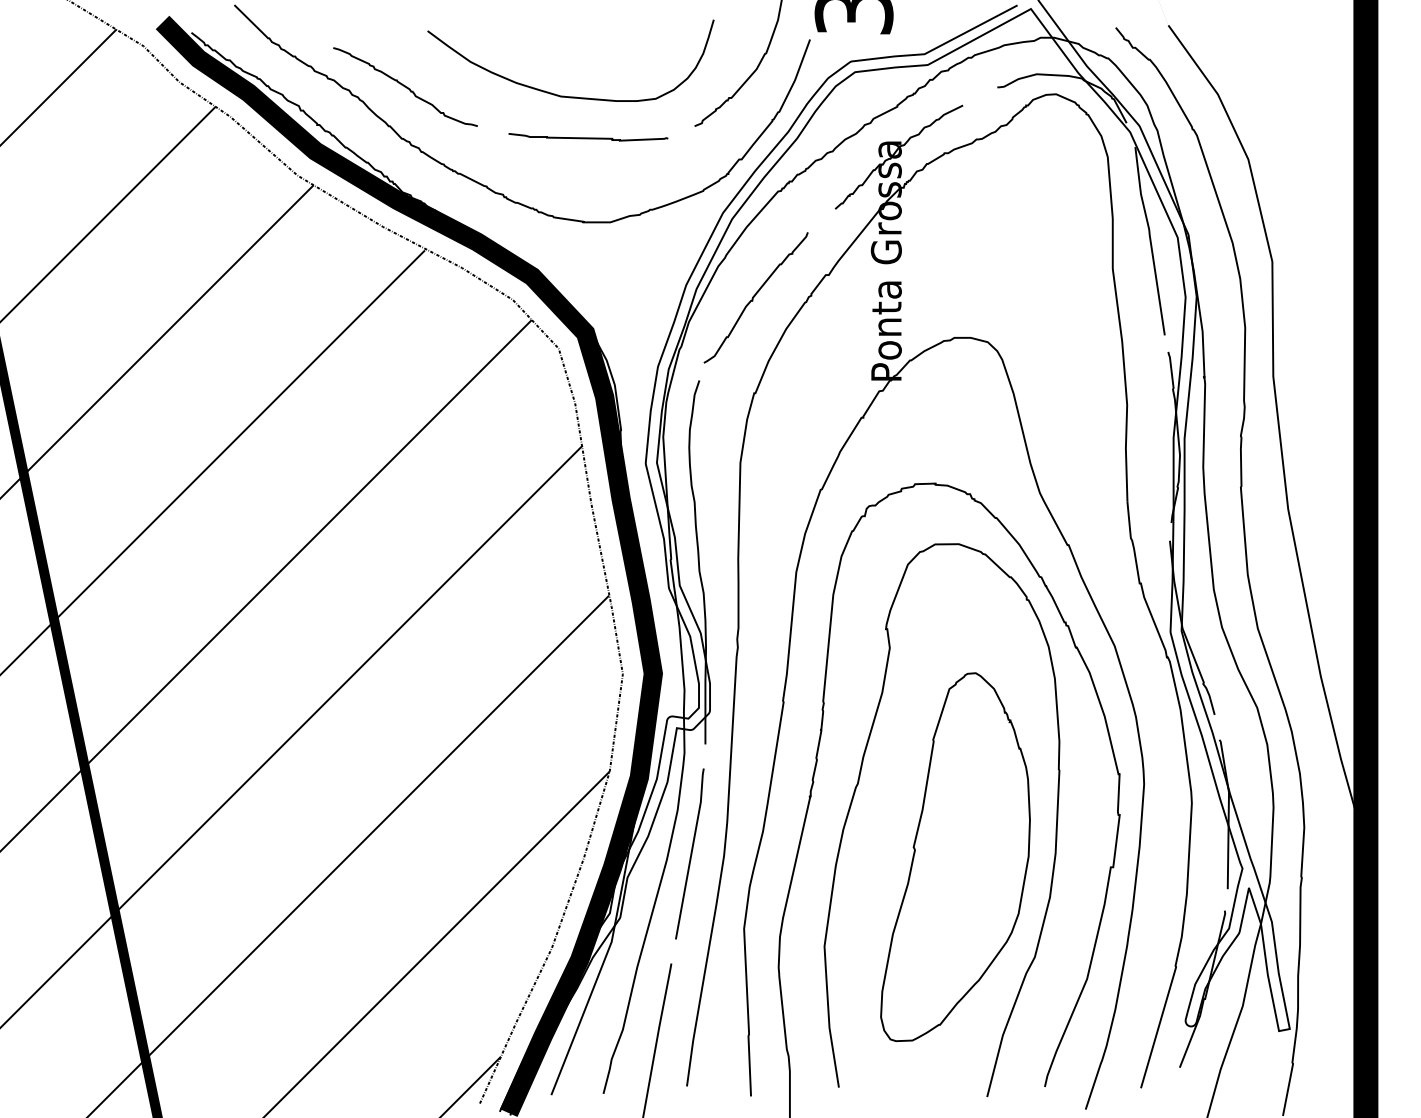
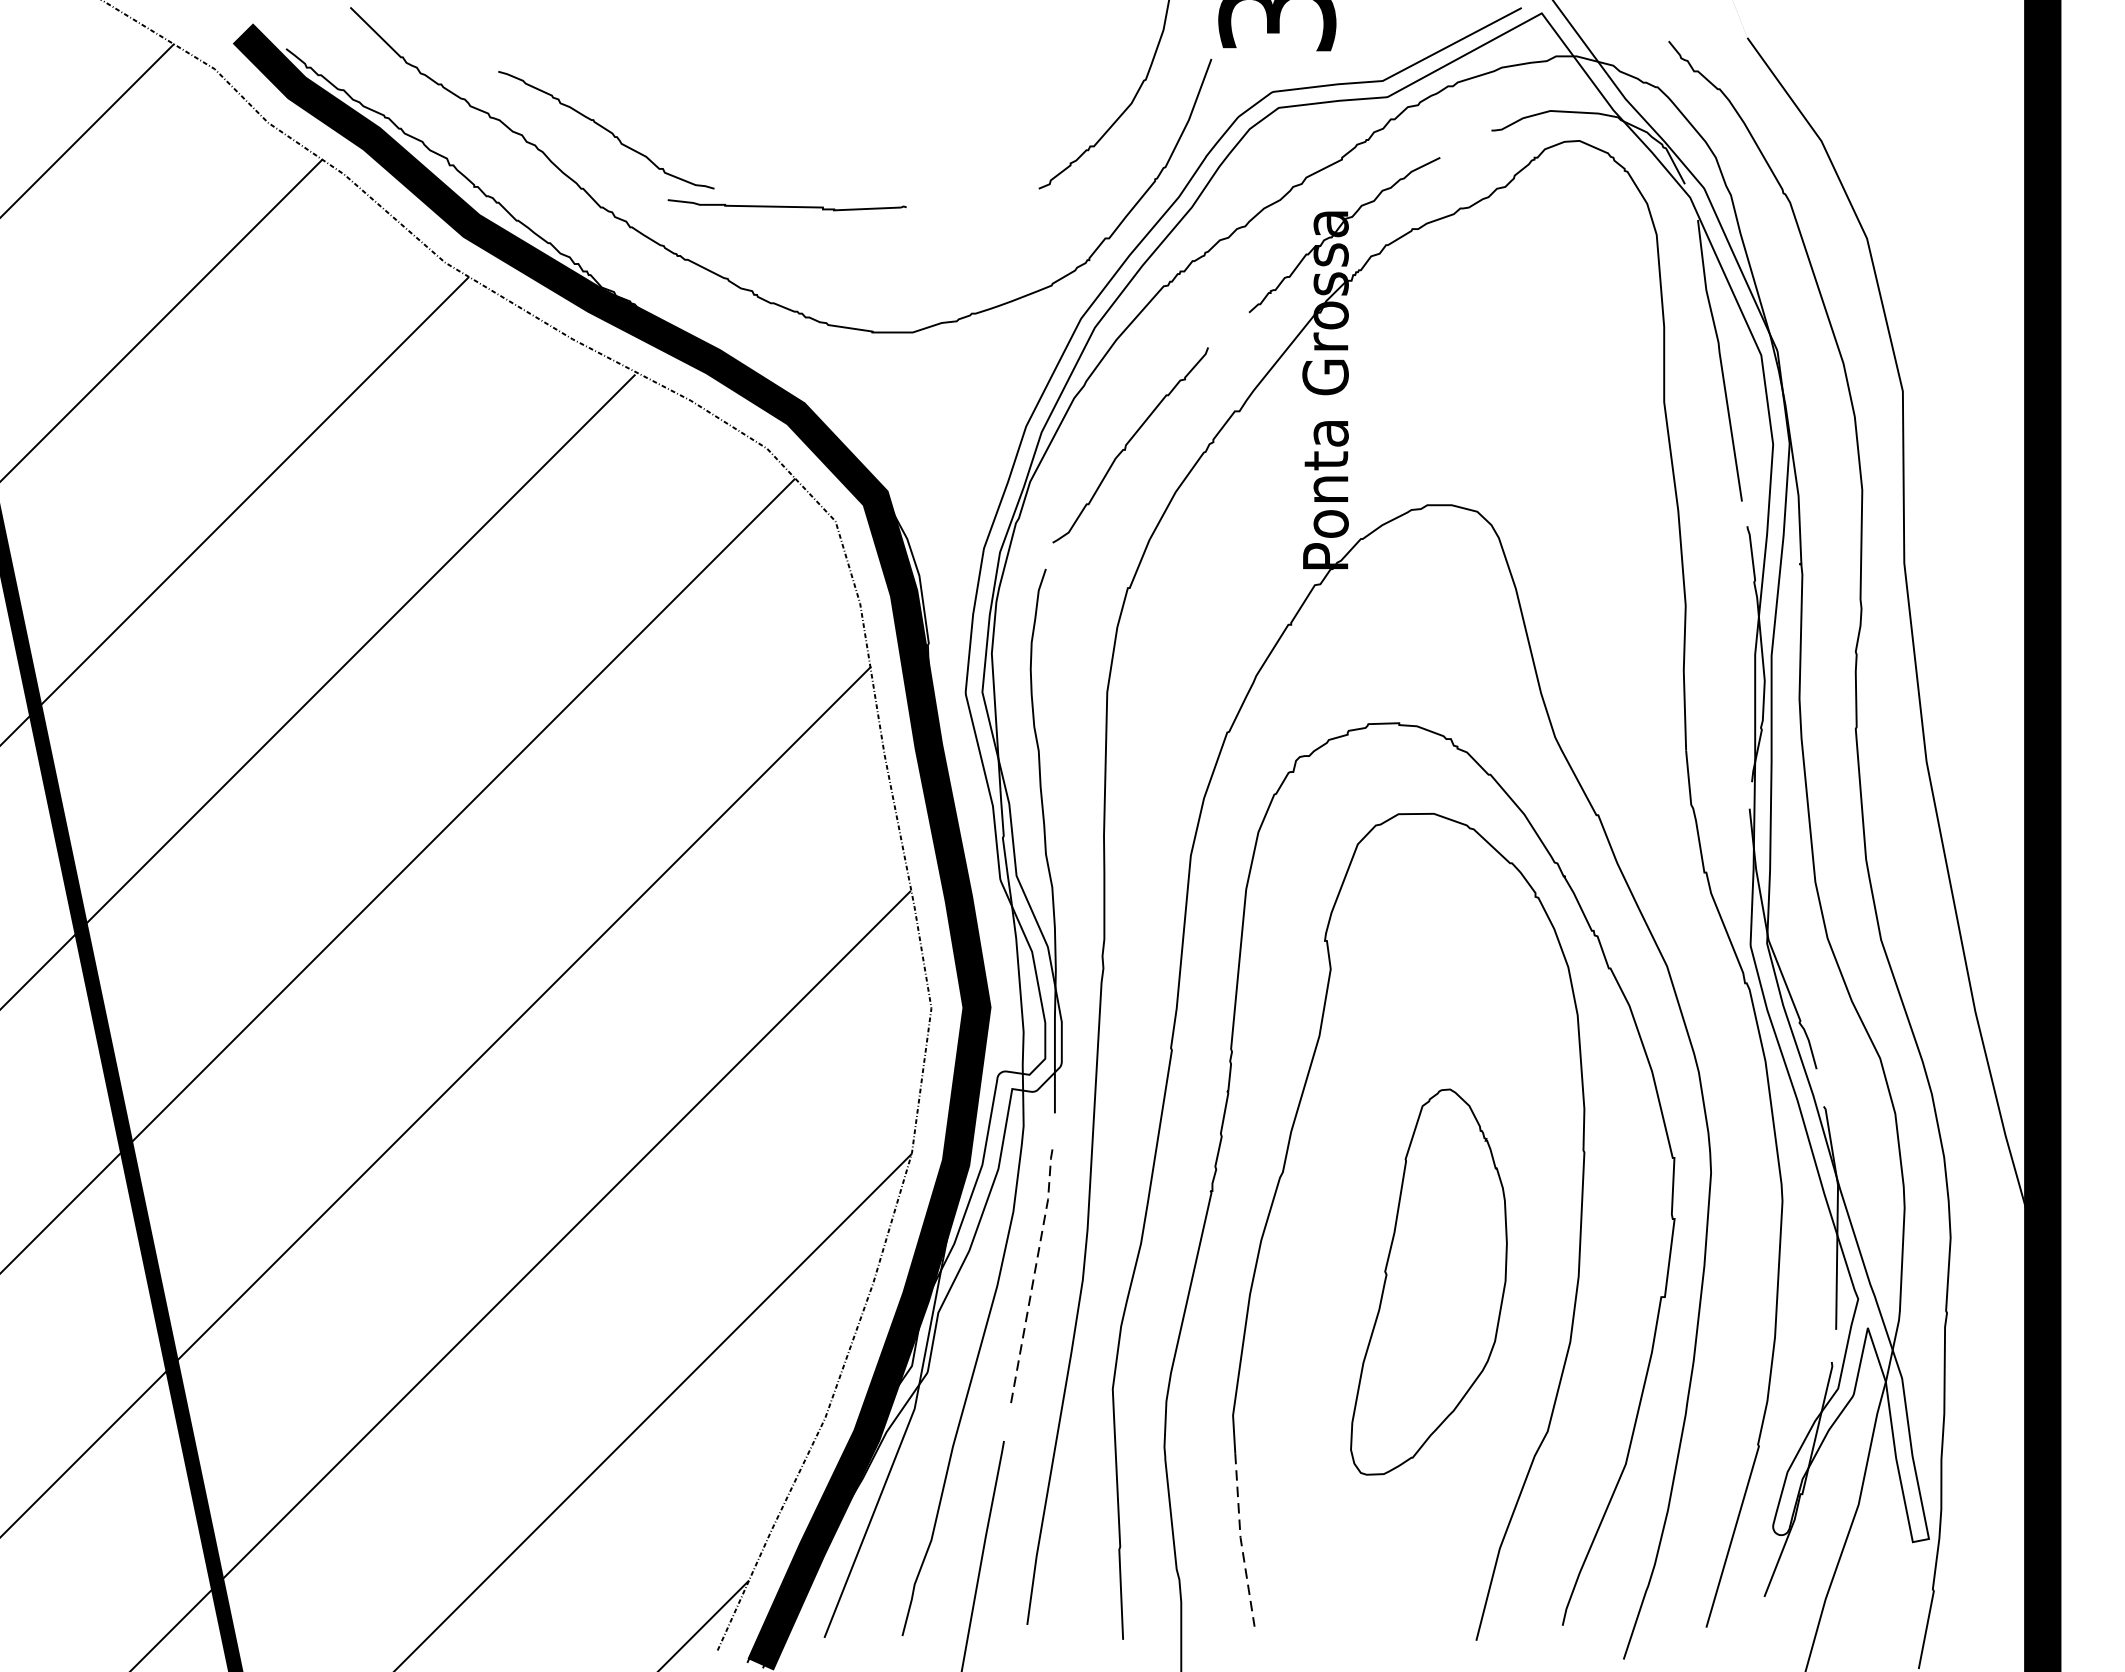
curve: (564, 95) -> (844, 142), removed
curve: (588, 137) -> (787, 205), moved
line: (691, 853) -> (1034, 1276), solid -> dashed
part: (955, 857) -> (1428, 1282), size x0.7
line: (829, 1030) -> (1240, 1541), solid -> dashed

